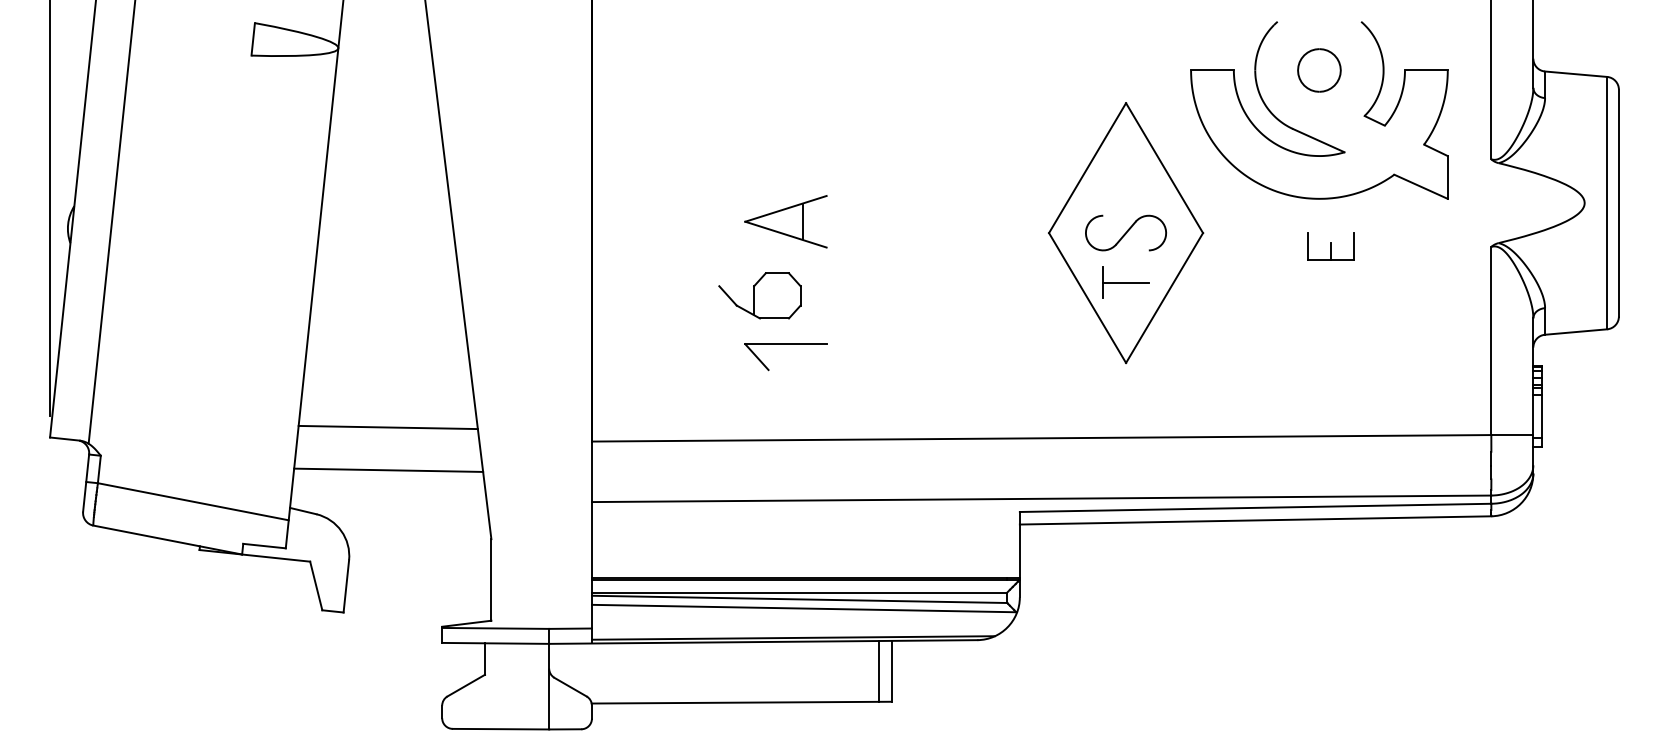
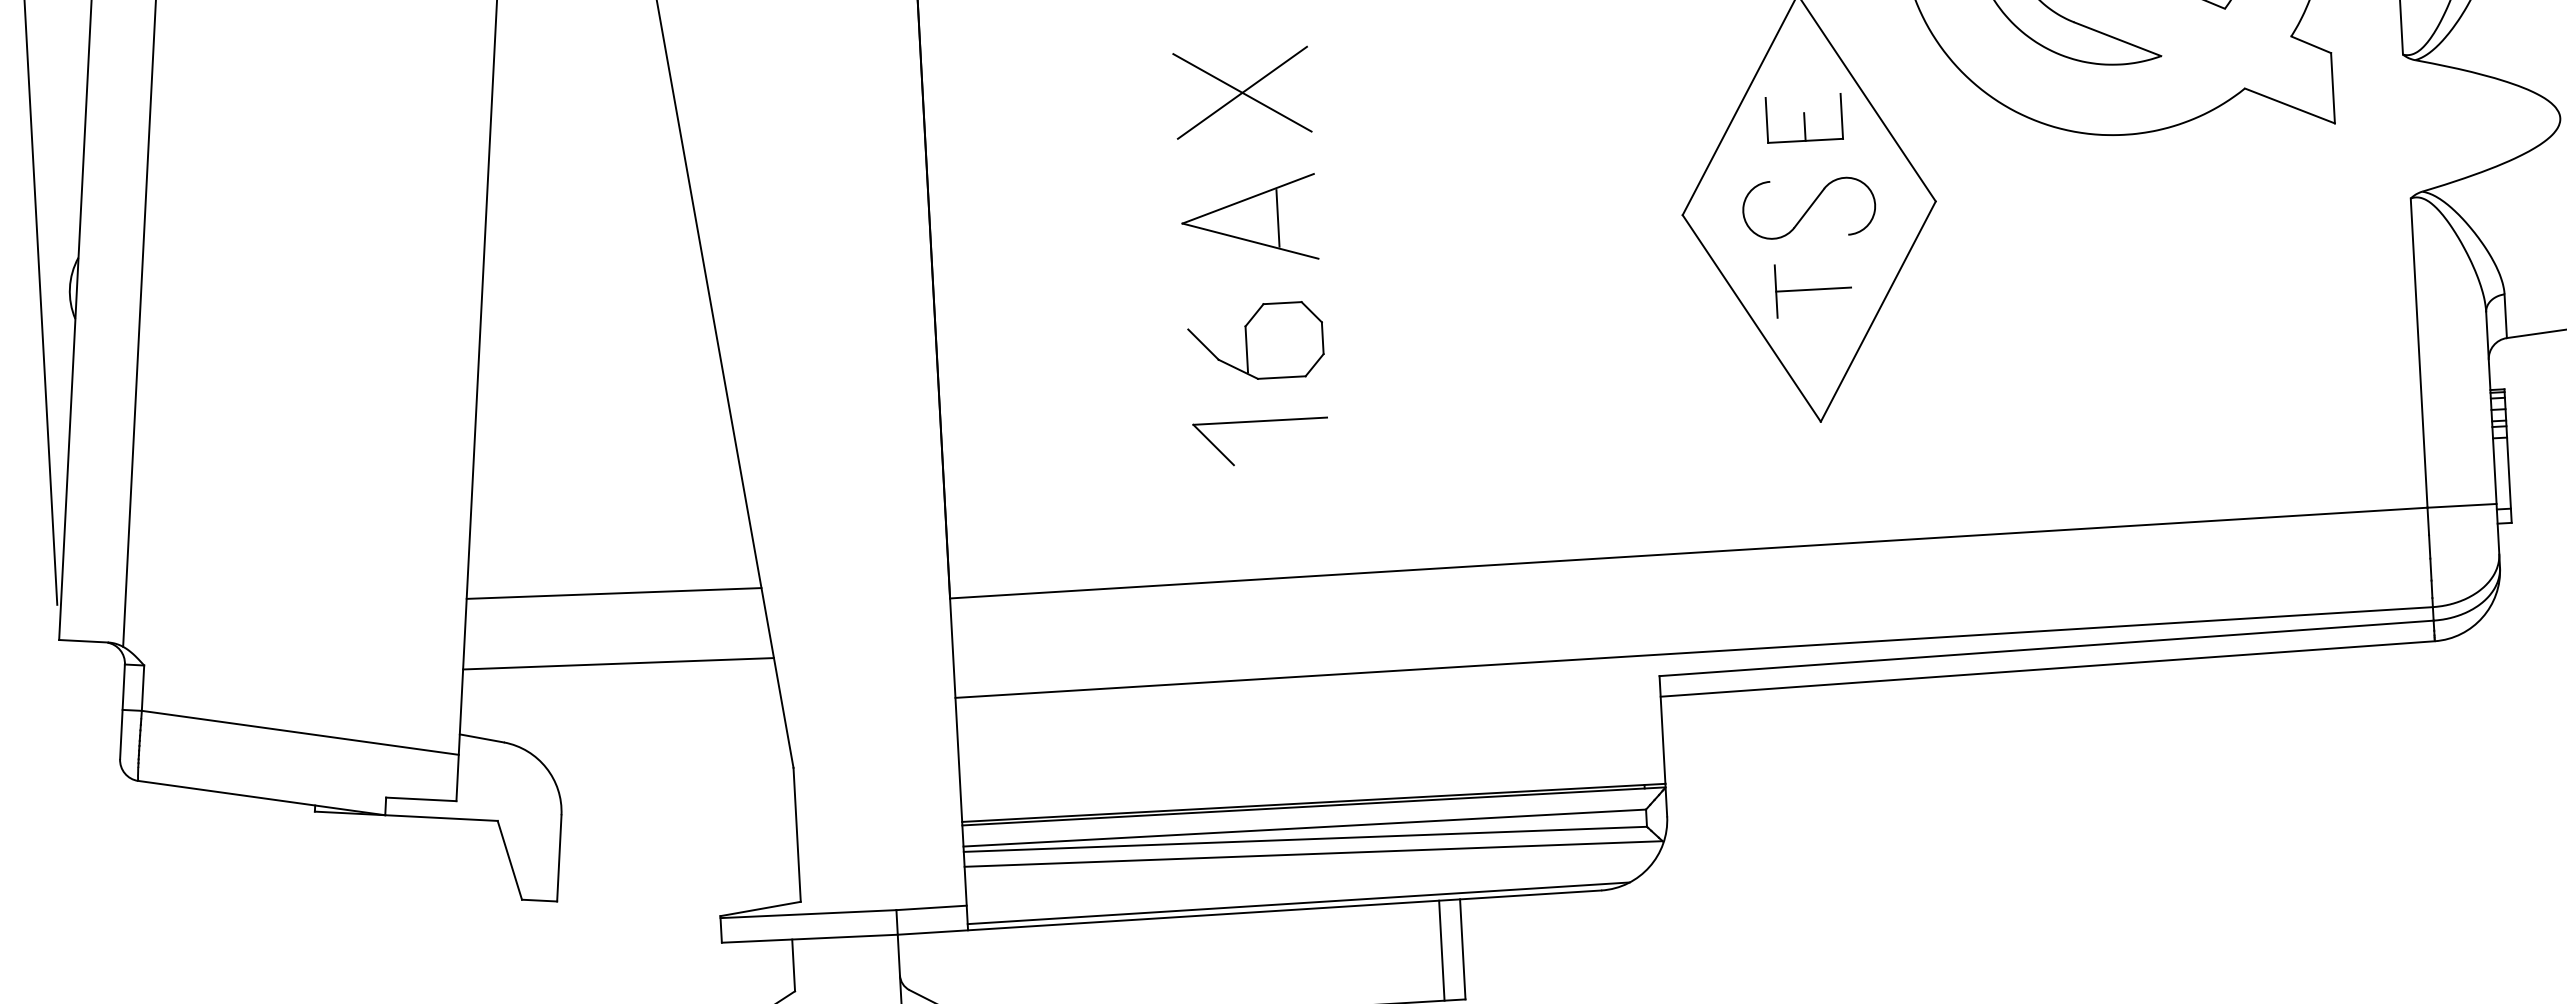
part: (785, 144) -> (1241, 93), added
part: (1330, 246) -> (1803, 118), moved
part: (759, 295) -> (1255, 341), moved

